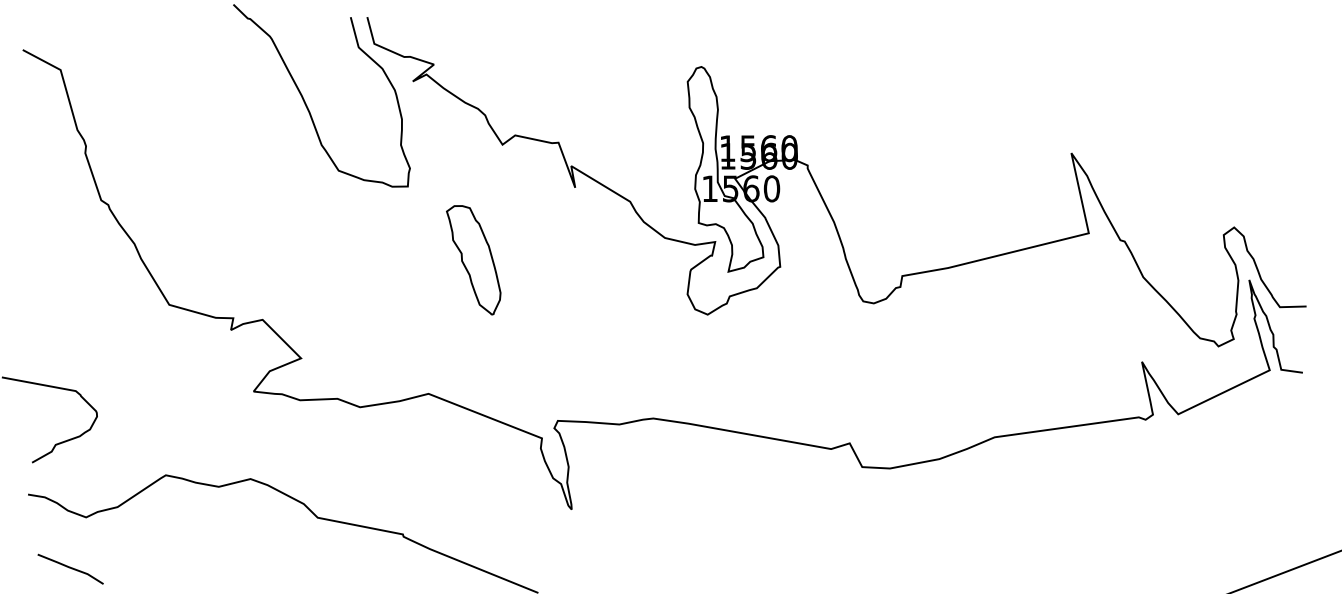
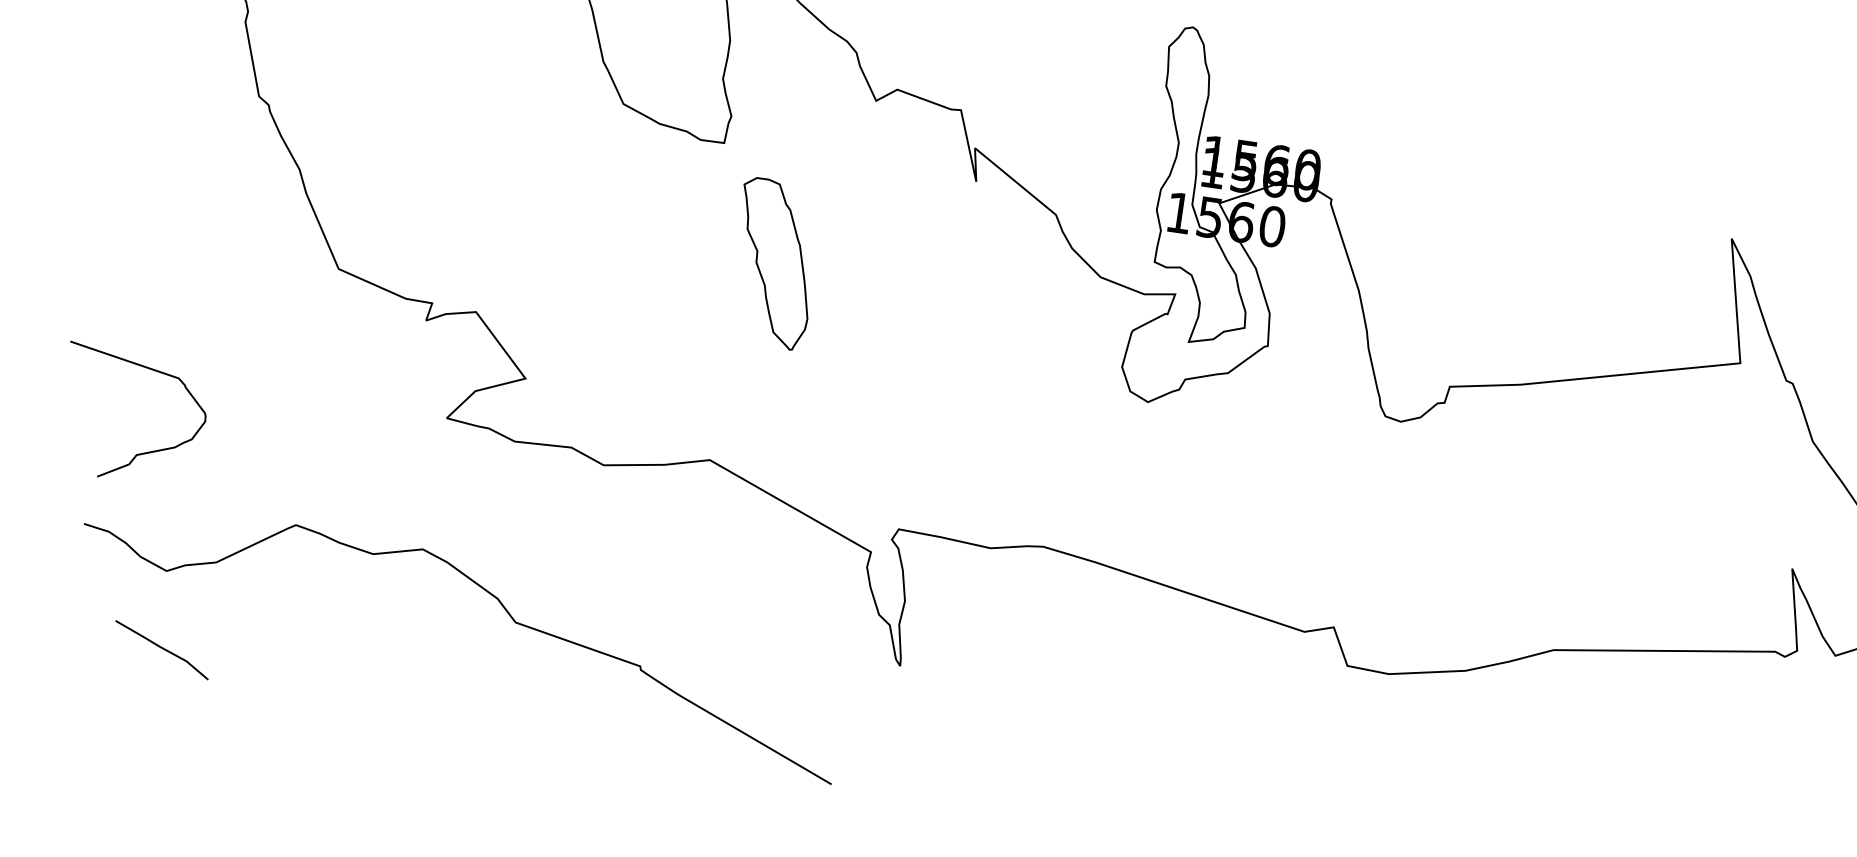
part: (473, 260) -> (773, 264), moved
line: (70, 568) -> (161, 649), moved

